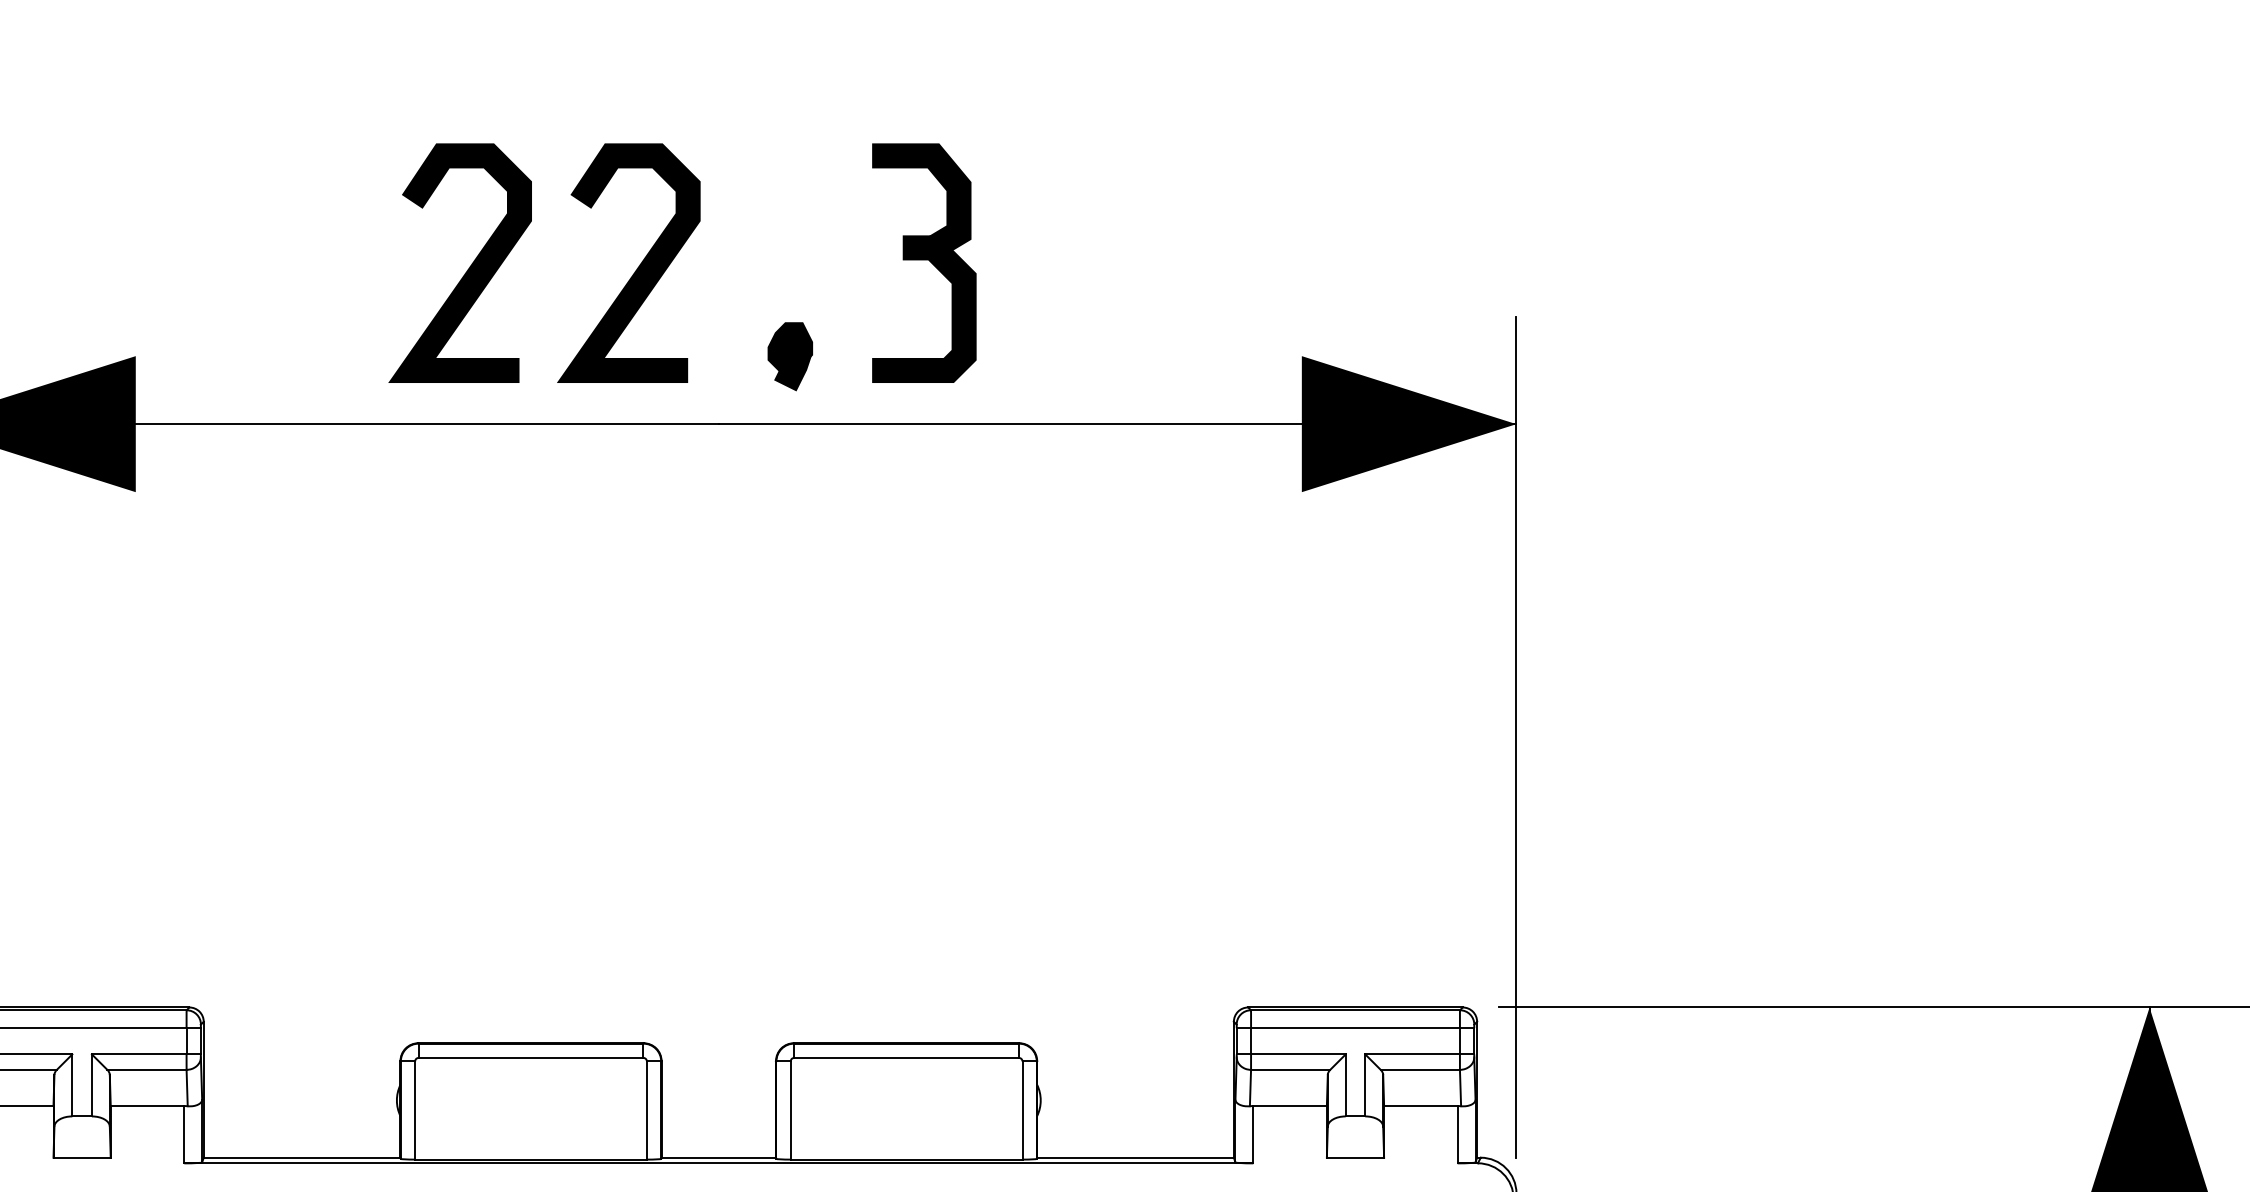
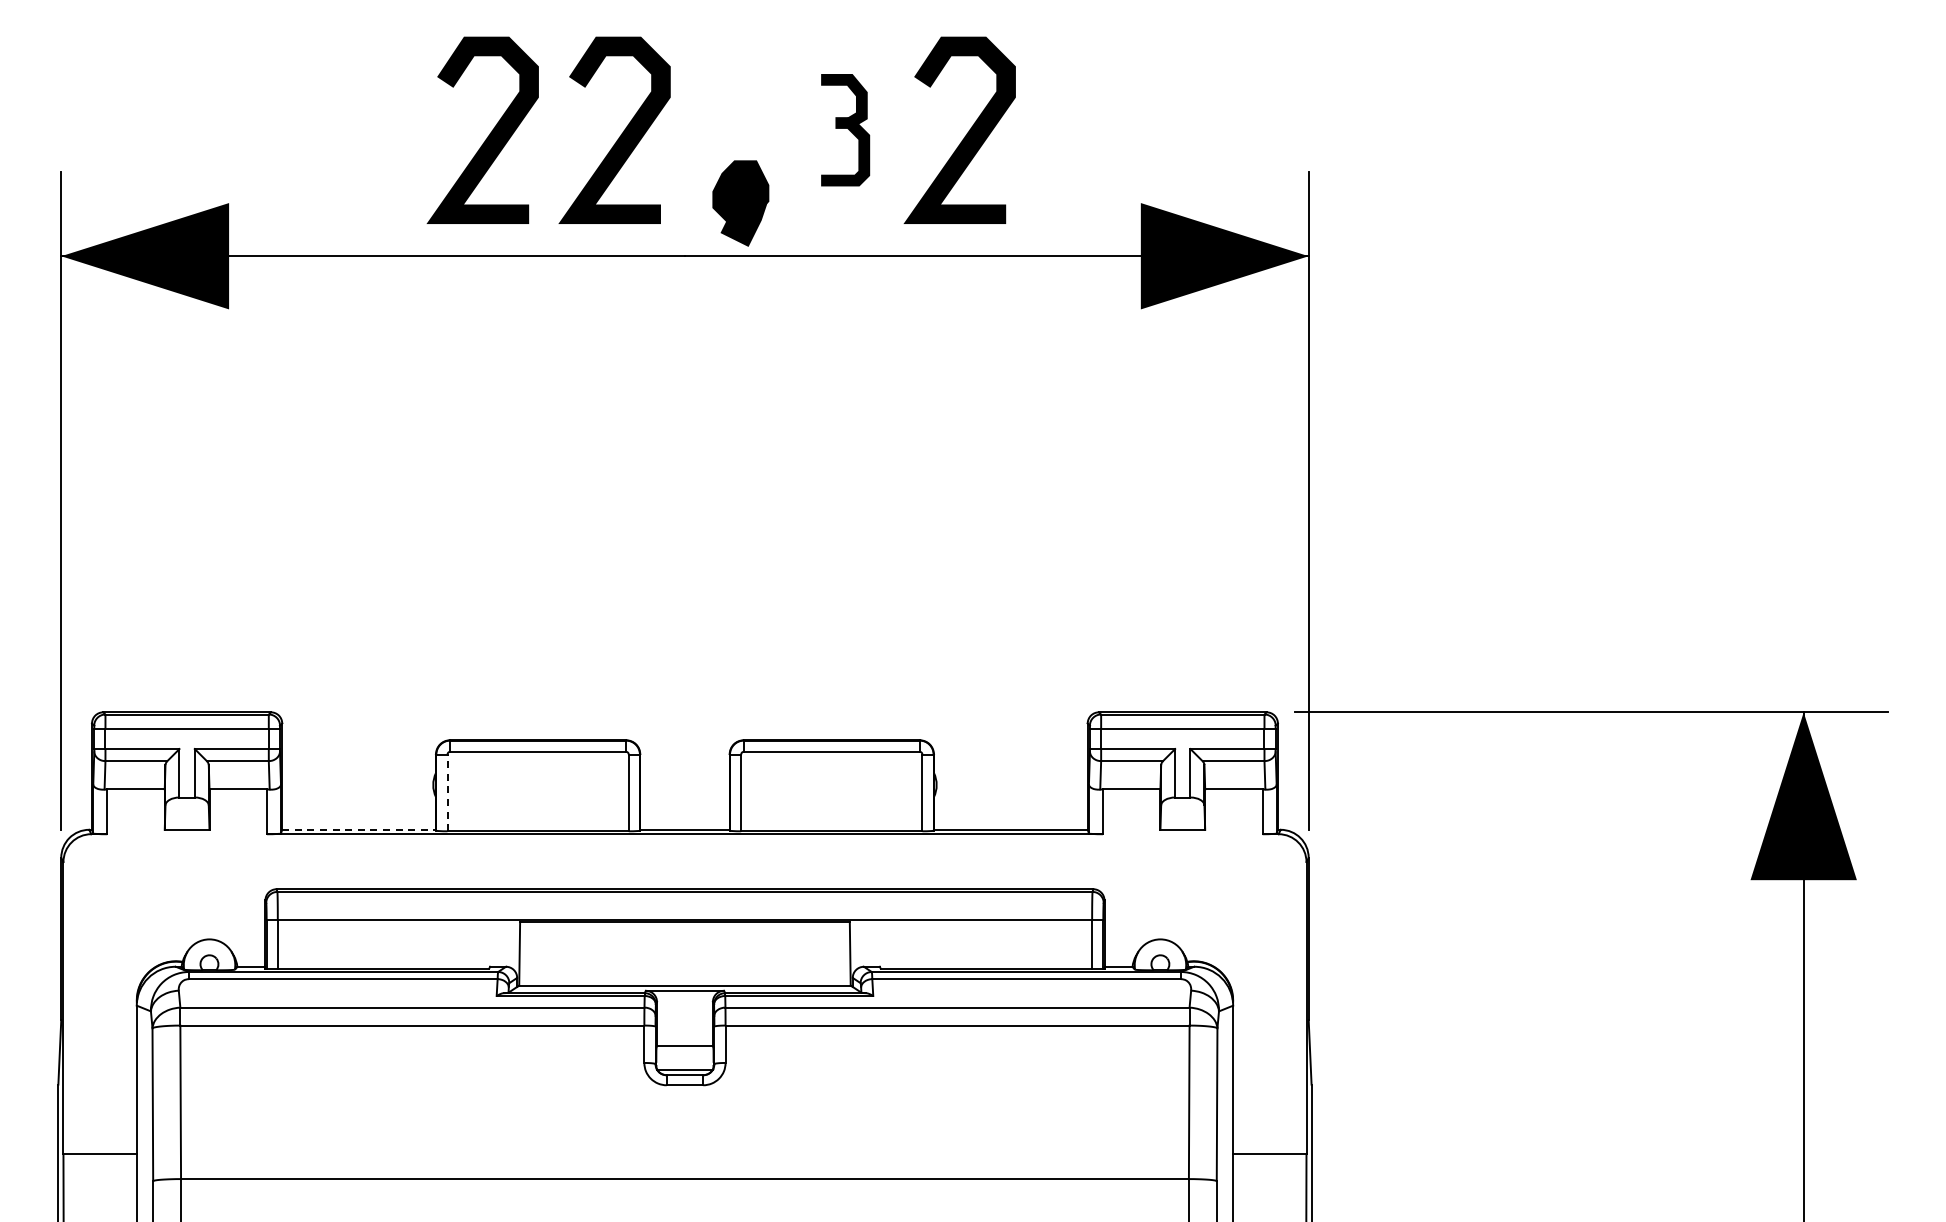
part: (924, 262) -> (845, 129), size x0.6
curve: (1078, 267) -> (966, 133), added
part: (789, 356) -> (740, 203), size x1.6
line: (415, 1109) -> (447, 792), solid -> dashed
line: (302, 1157) -> (359, 829), solid -> dashed

